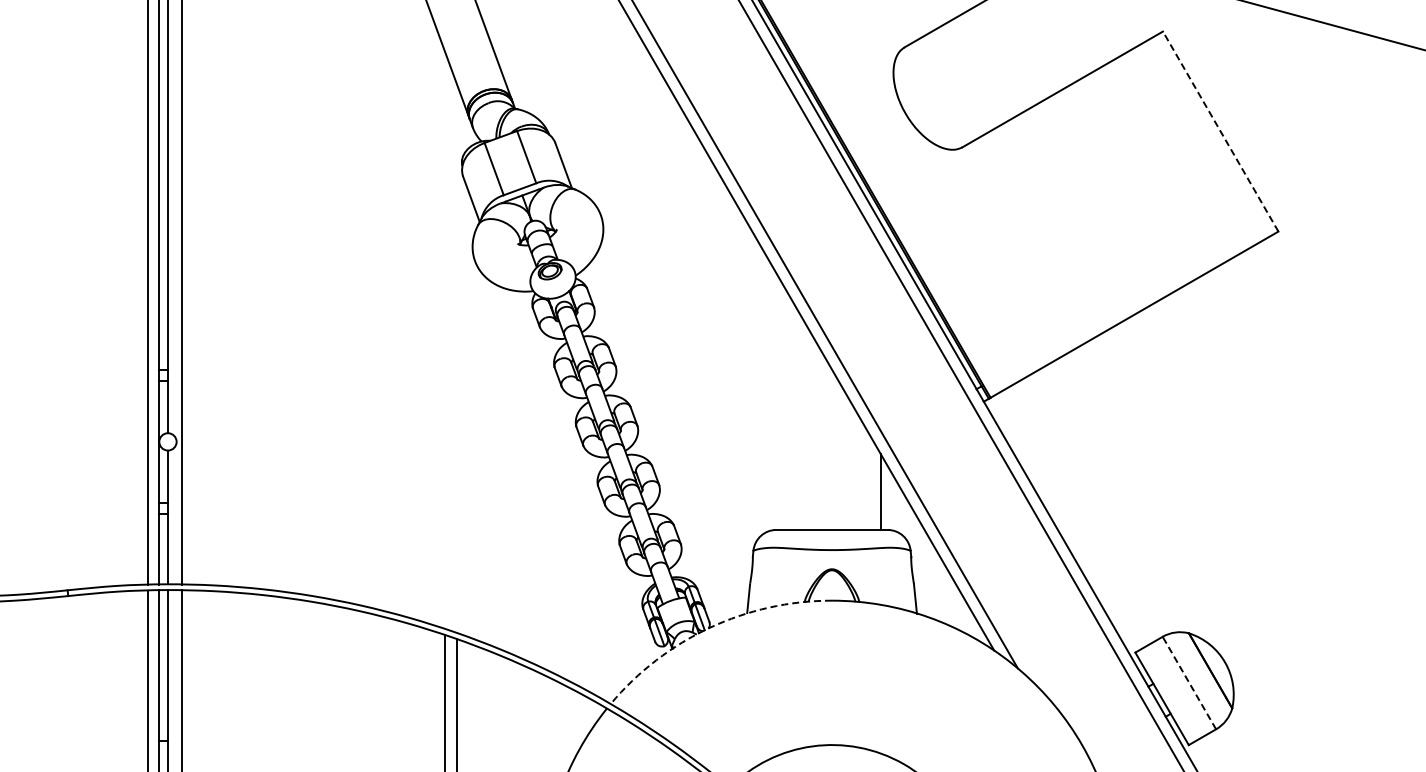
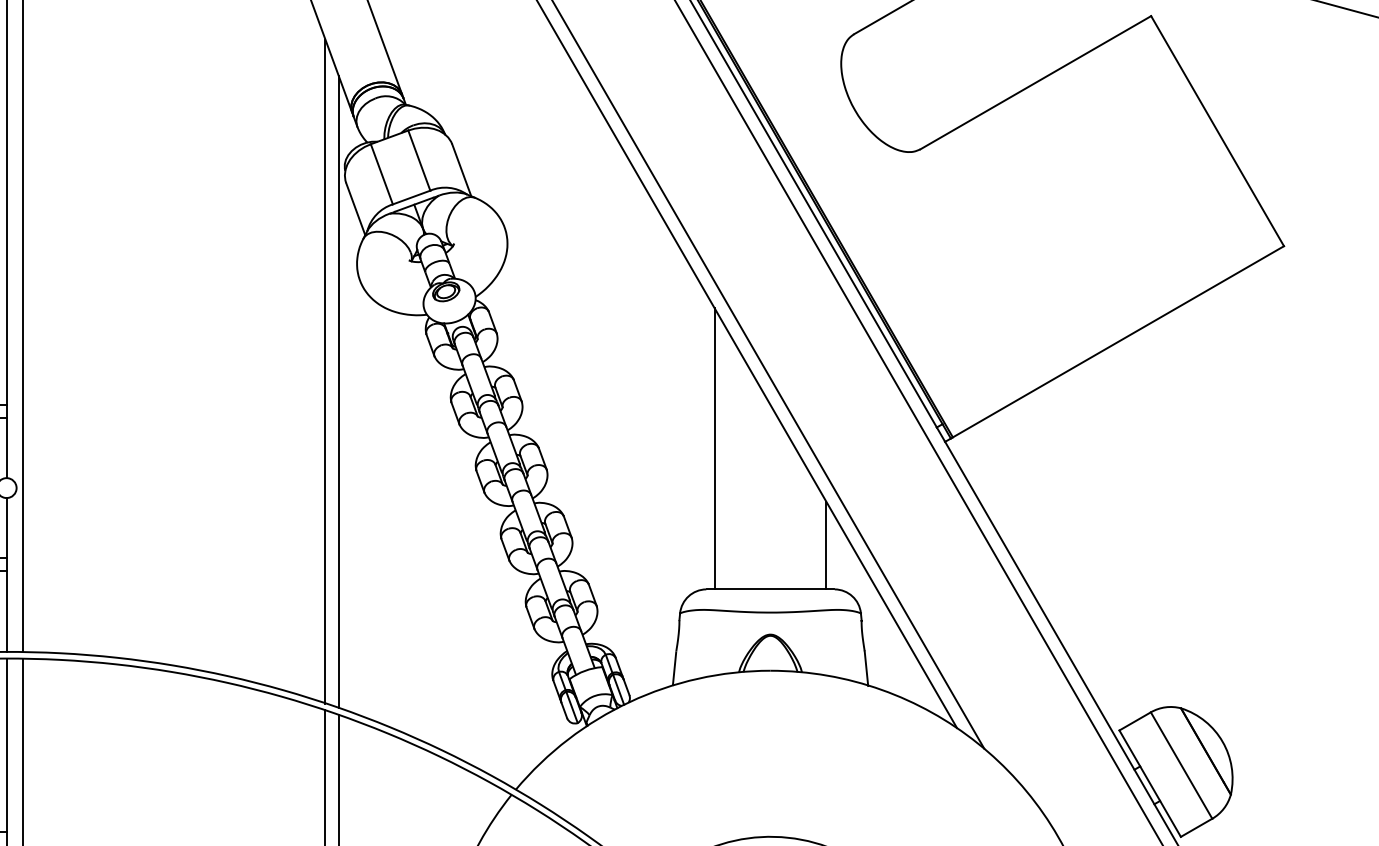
line: (1220, 131) -> (1217, 131), dashed -> solid
line: (445, 340) -> (325, 371), added
line: (456, 357) -> (338, 391), added
line: (783, 407) -> (714, 448), added
arc: (709, 627) -> (629, 701), dashed -> solid
line: (1189, 682) -> (1181, 764), dashed -> solid

